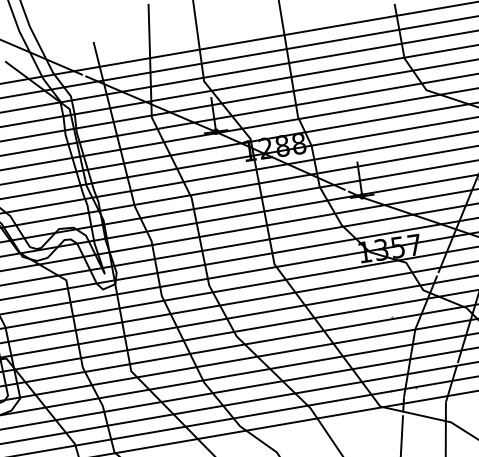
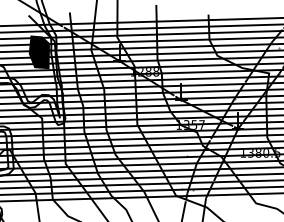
fill: (40, 138) -> (39, 52), added

